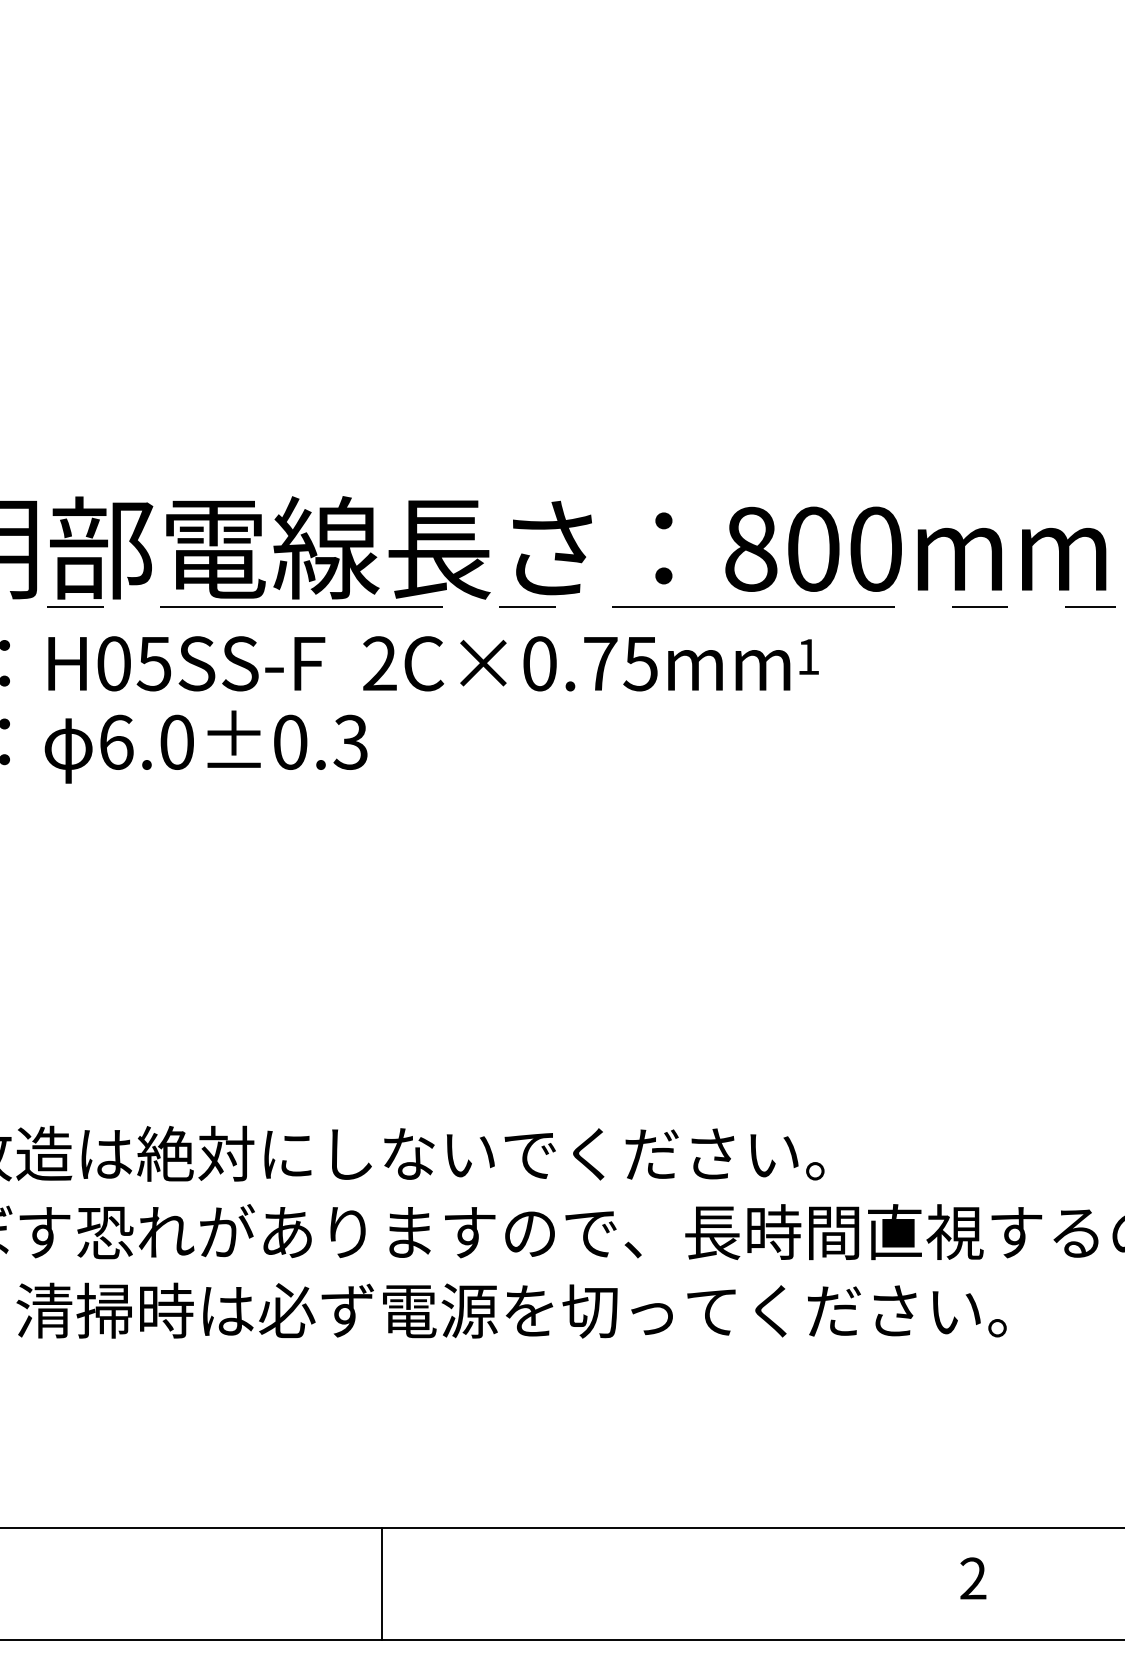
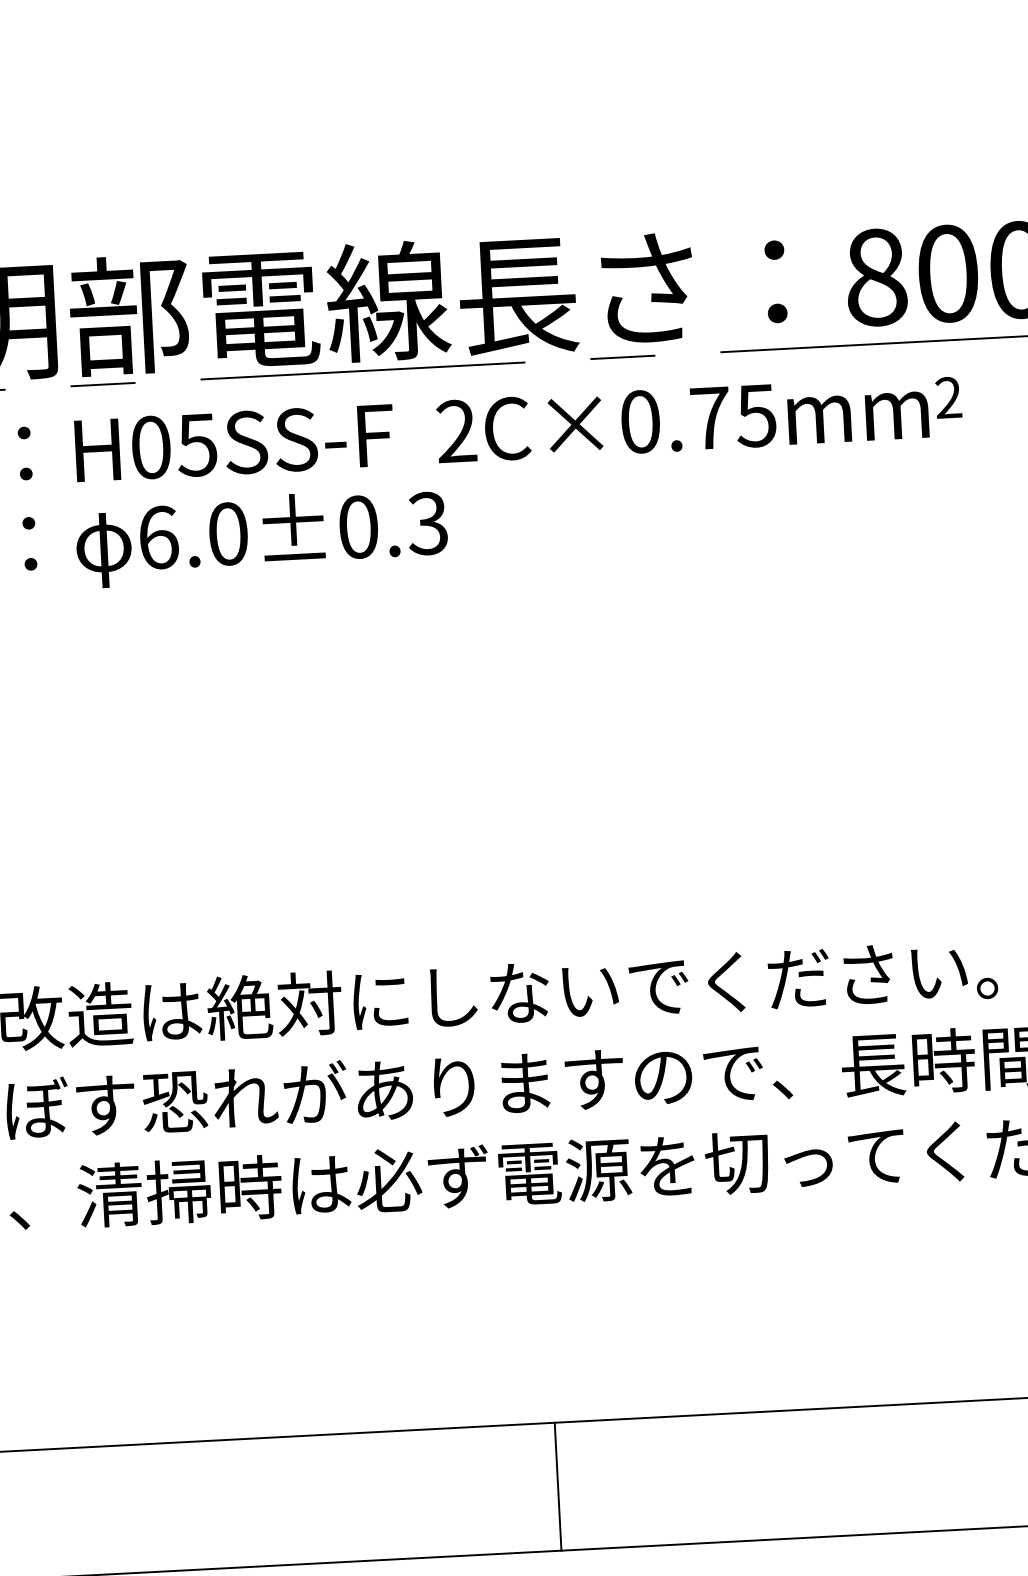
text: (808, 656) -> (948, 397), 1 -> 2
line: (381, 1583) -> (557, 1486), moved

